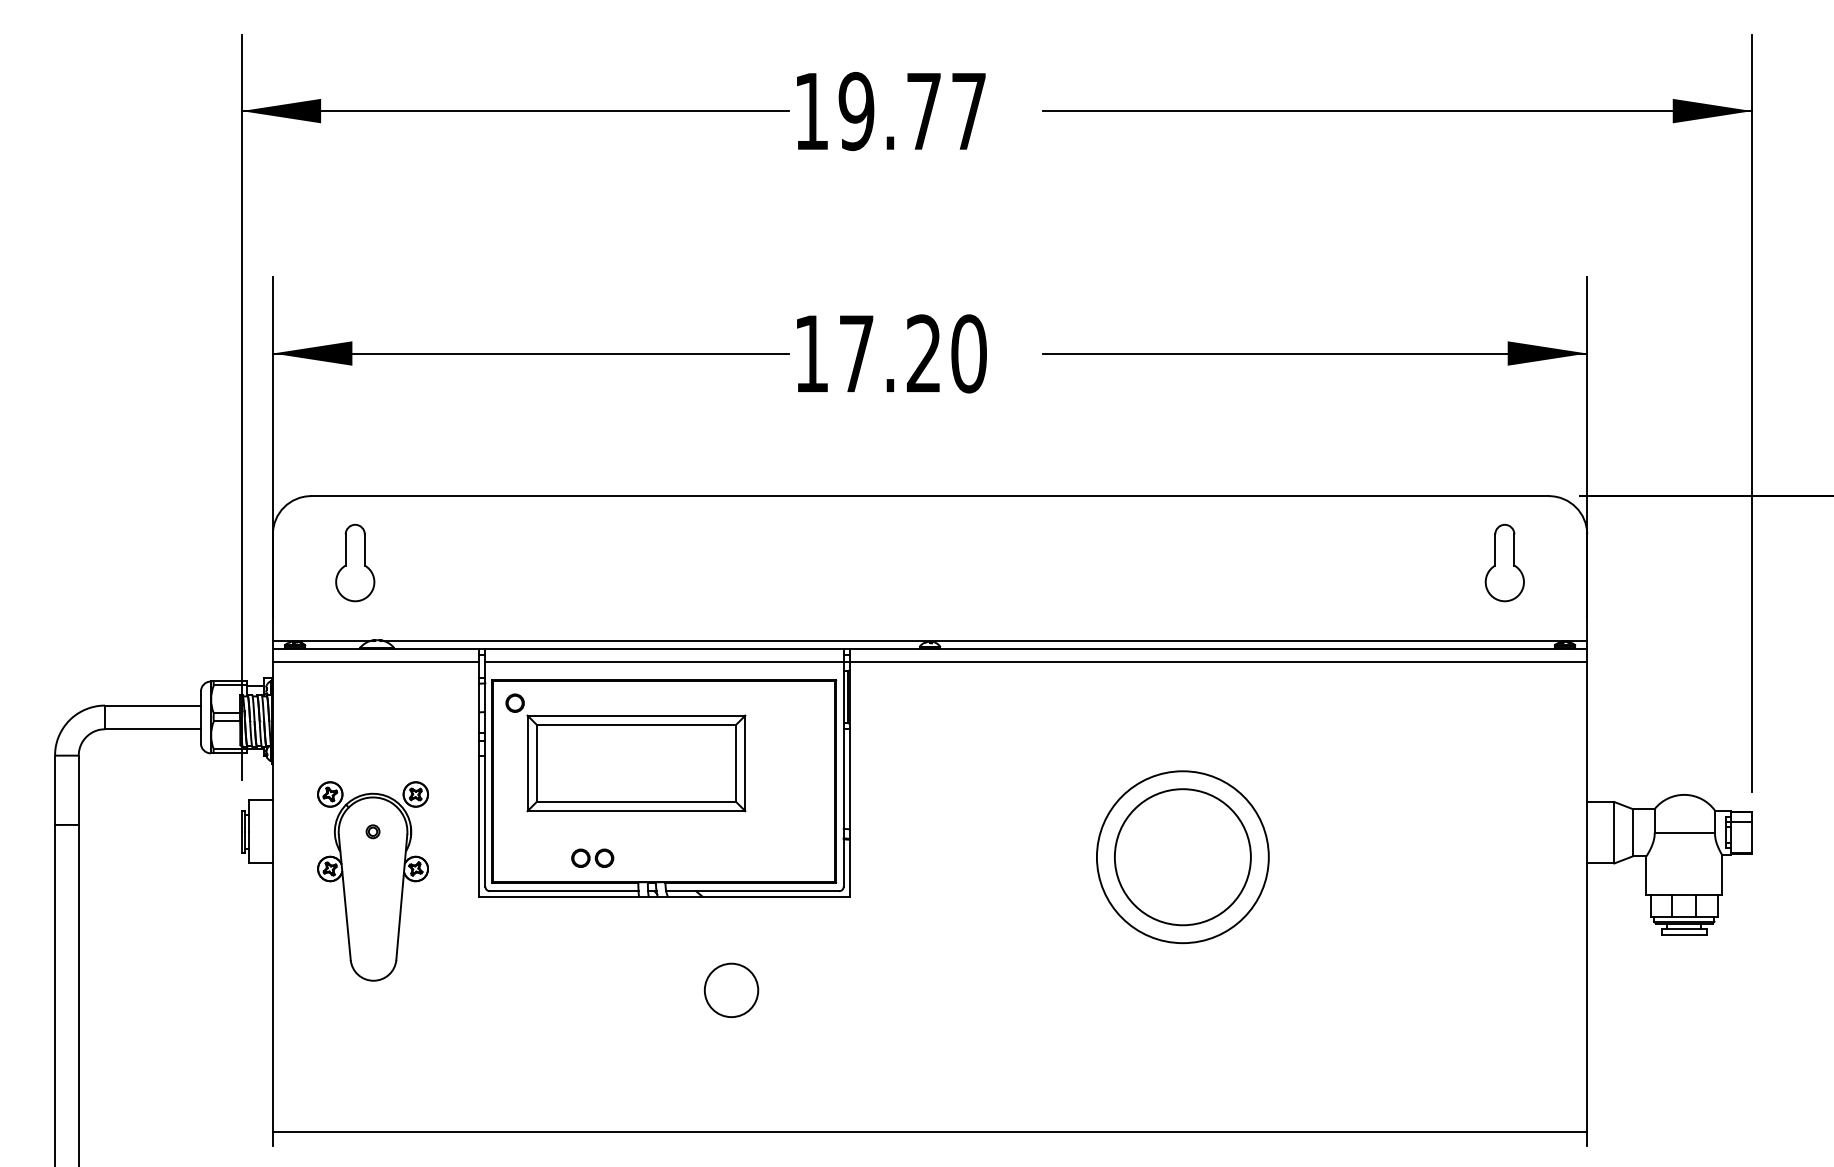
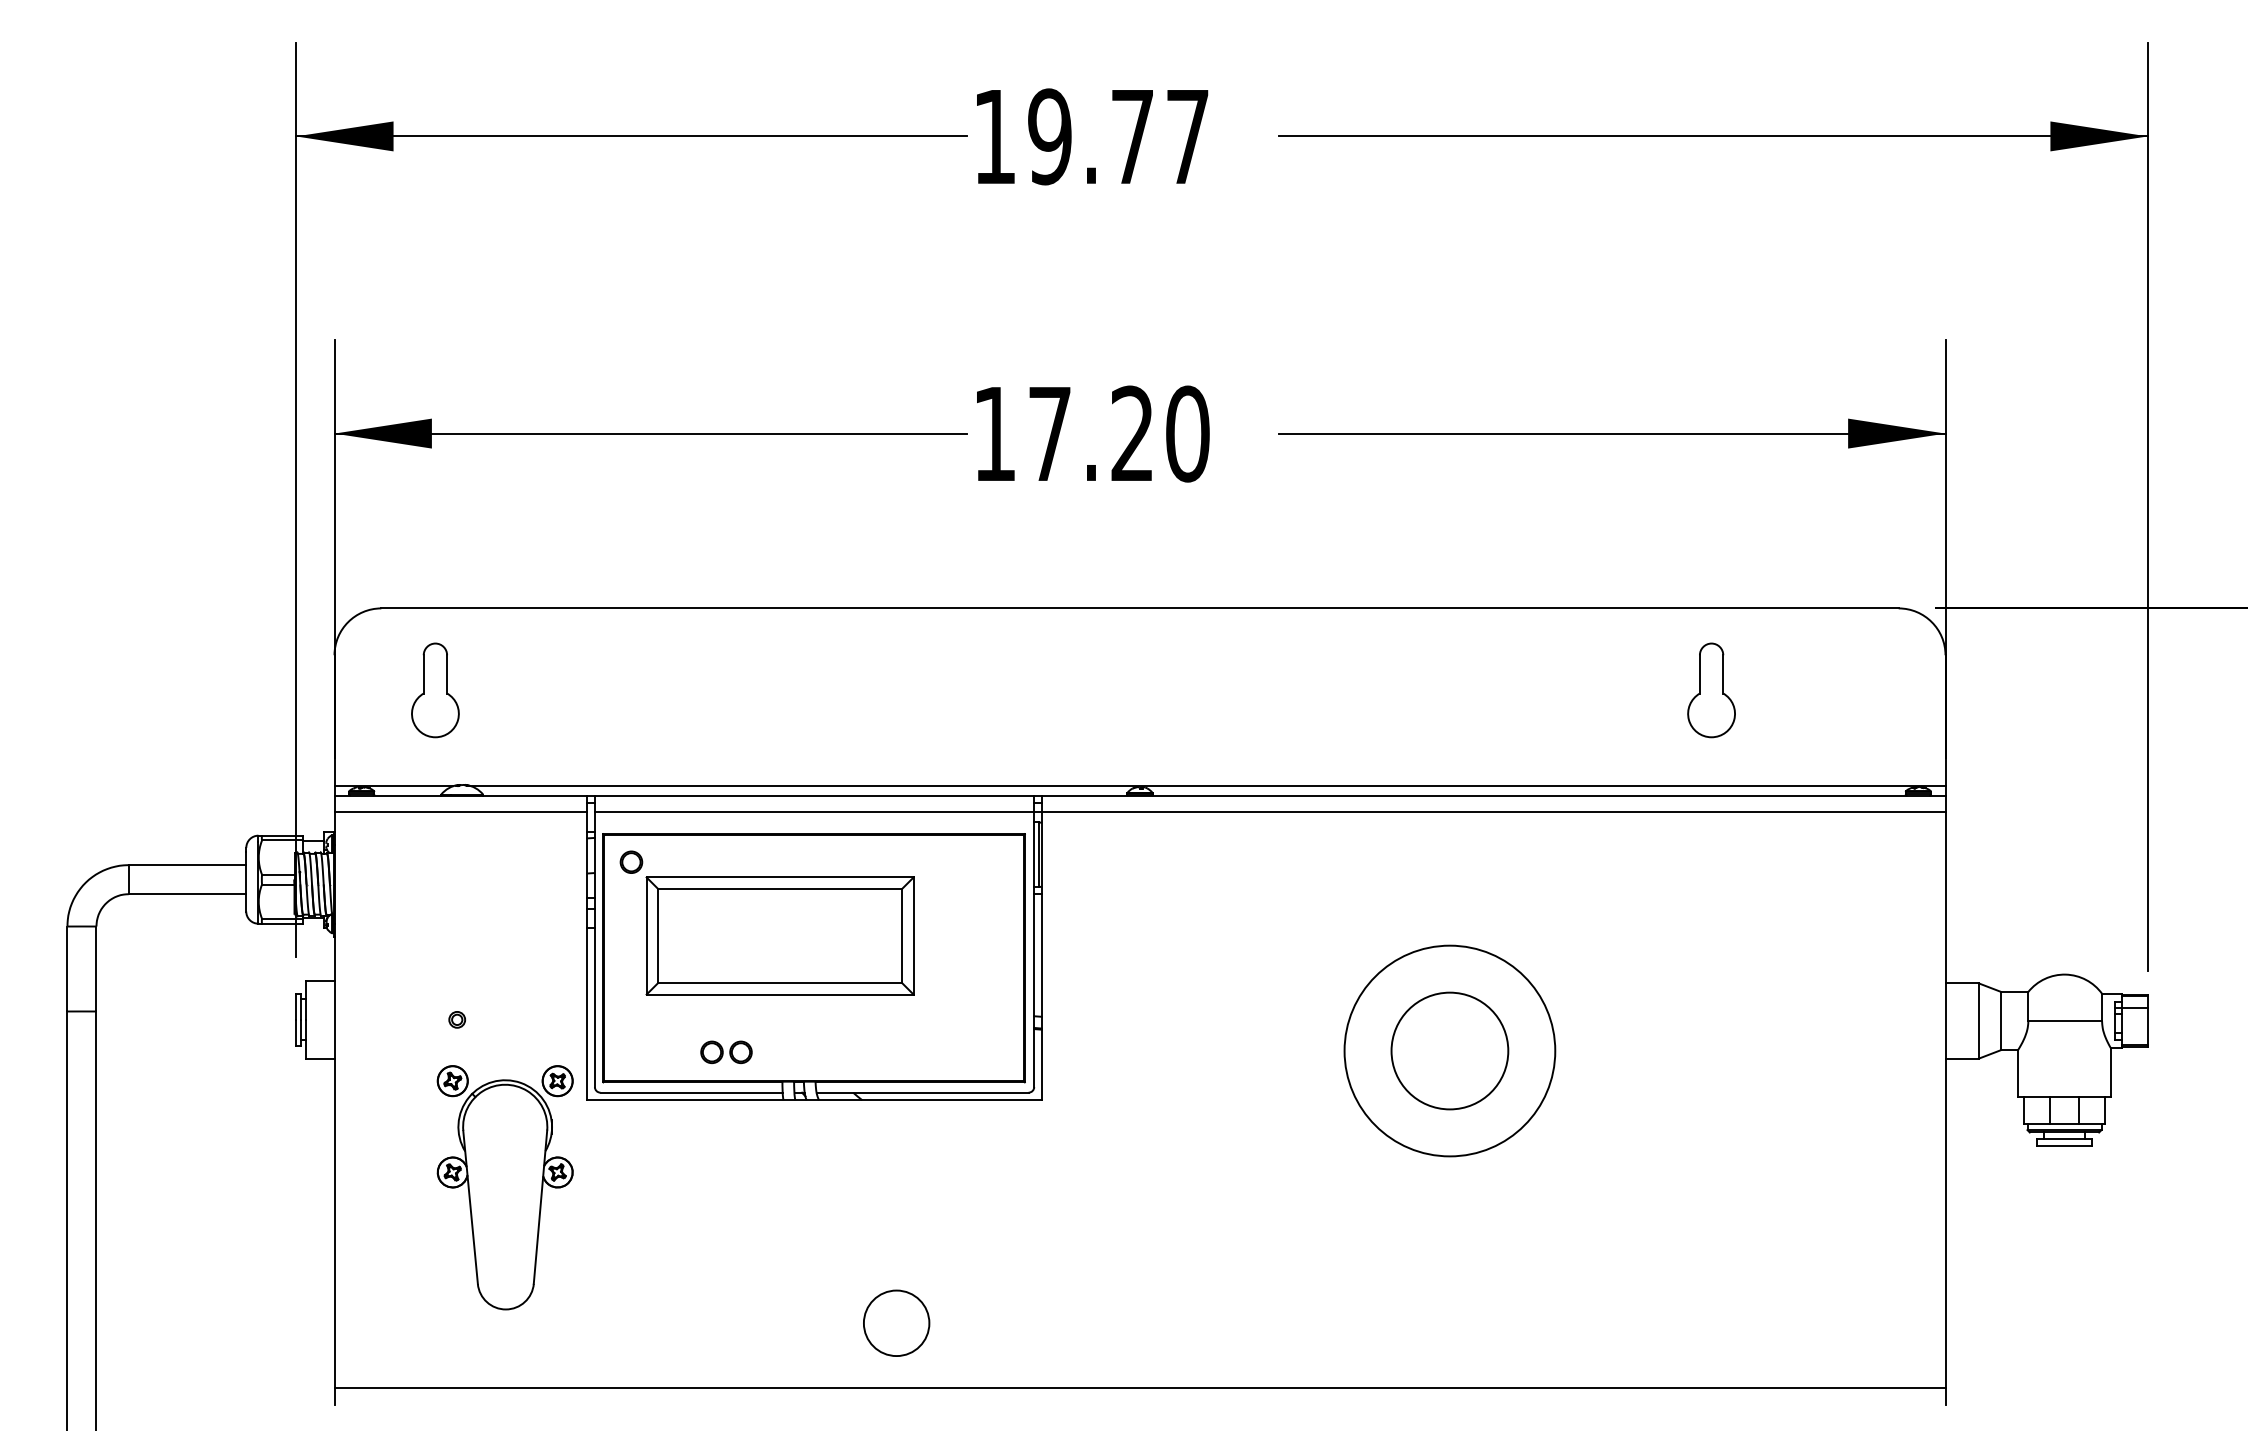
part: (1504, 563) -> (1711, 690), moved
circle: (1182, 856) -> (1449, 1050), size x0.7
part: (372, 881) -> (504, 1187), moved
circle: (731, 989) -> (896, 1322), moved

